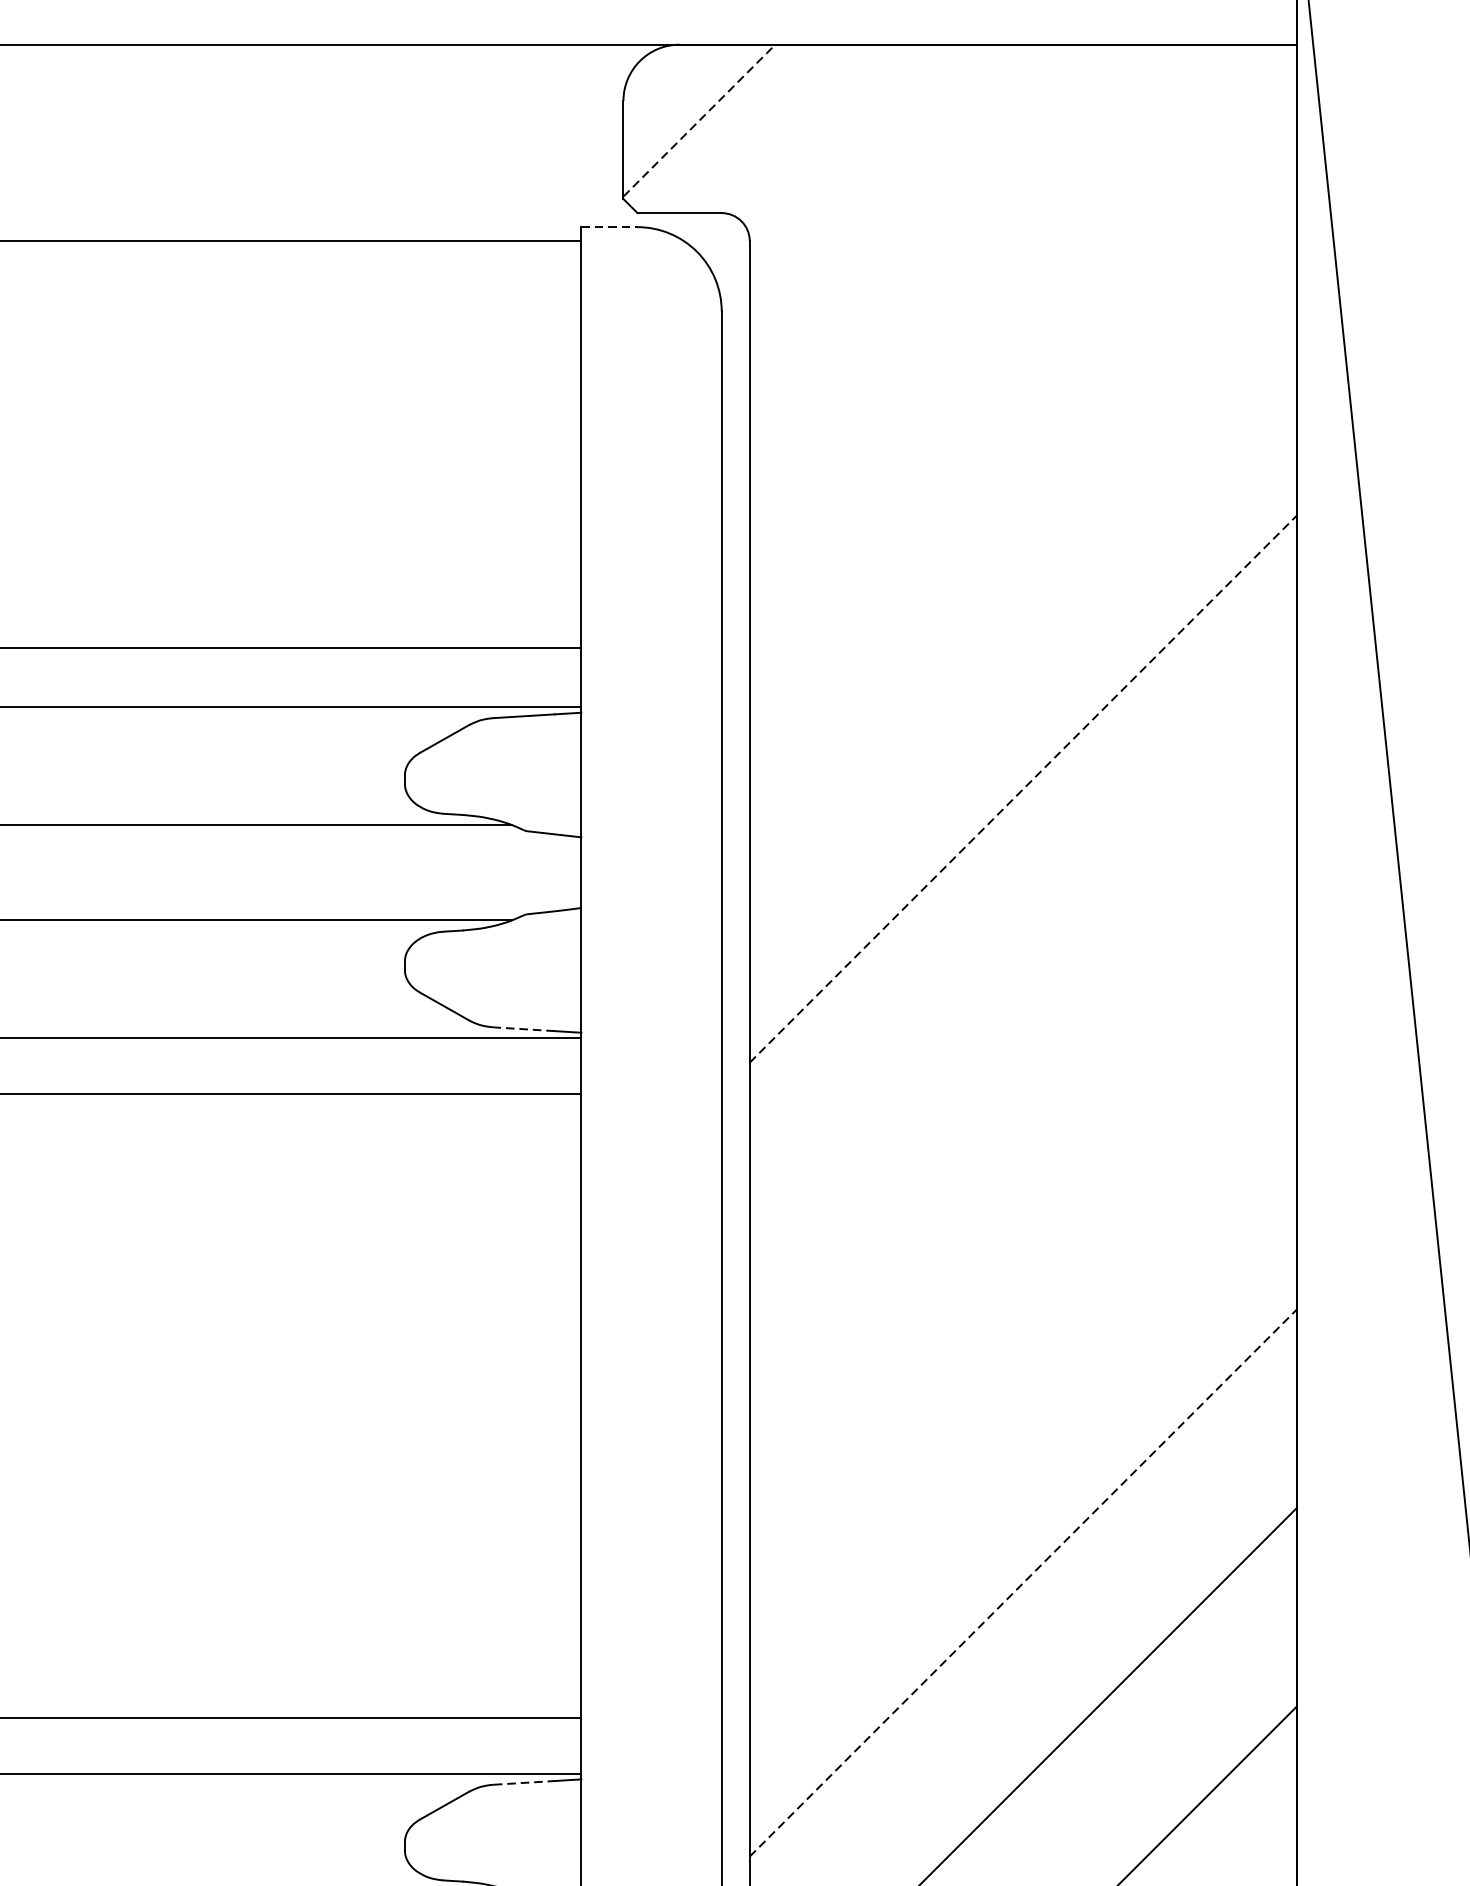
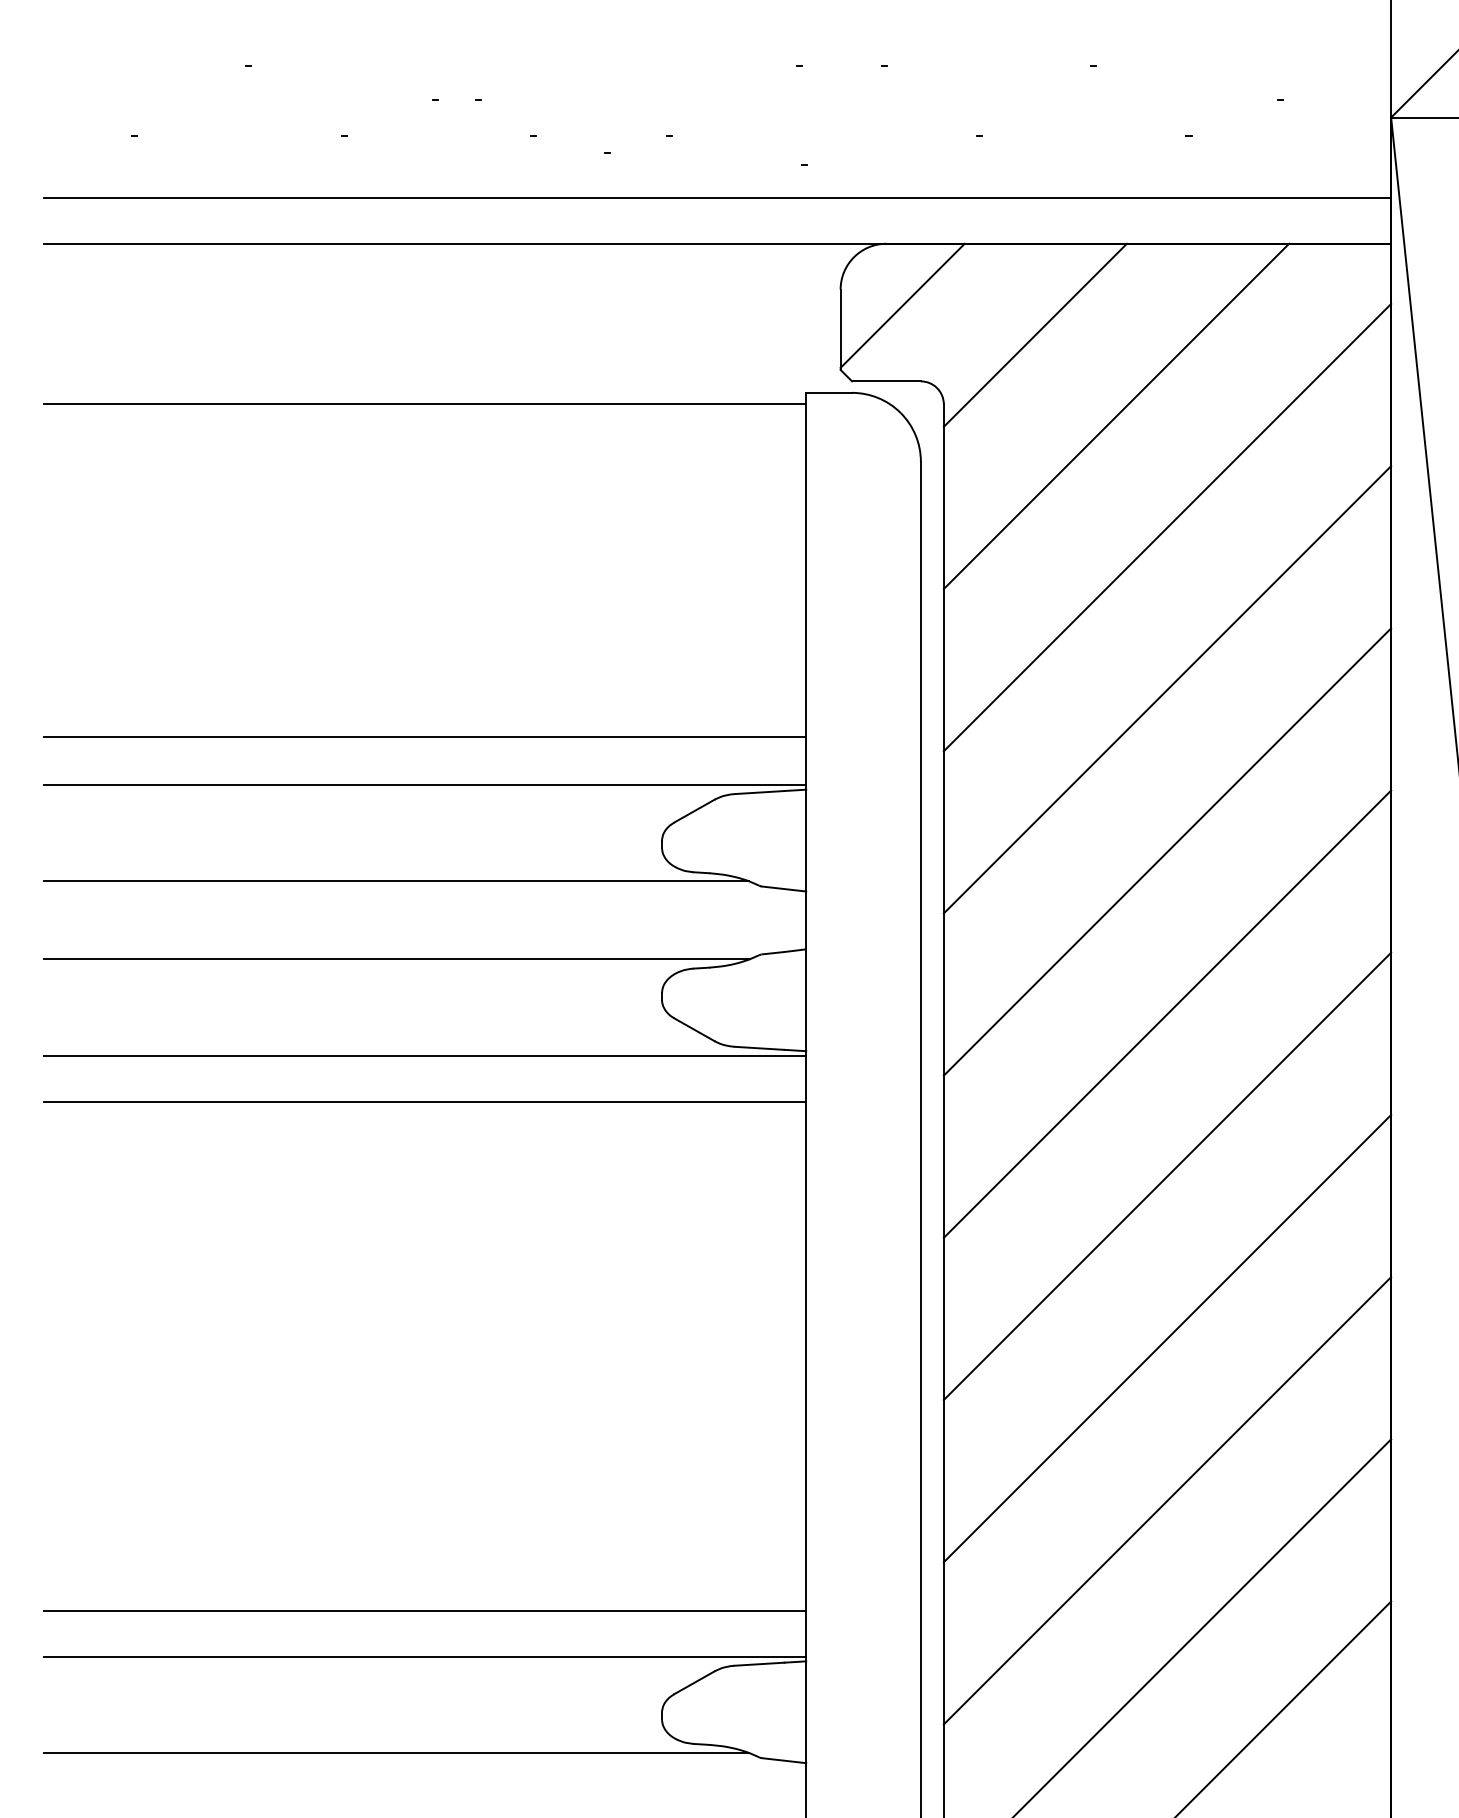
line: (699, 120) -> (902, 305), dashed -> solid
line: (860, 155) -> (1034, 334), added
line: (609, 226) -> (829, 392), dashed -> solid
line: (961, 256) -> (1116, 416), added
line: (1023, 391) -> (1167, 527), added
line: (1023, 590) -> (1167, 689), added
line: (1023, 788) -> (1167, 851), dashed -> solid
line: (1023, 986) -> (1167, 1013), added
line: (524, 1029) -> (759, 1048), dashed -> solid
line: (1023, 1186) -> (1167, 1176), added
line: (1023, 1384) -> (1167, 1338), added
line: (1023, 1582) -> (1167, 1500), dashed -> solid
line: (524, 1783) -> (759, 1664), dashed -> solid

